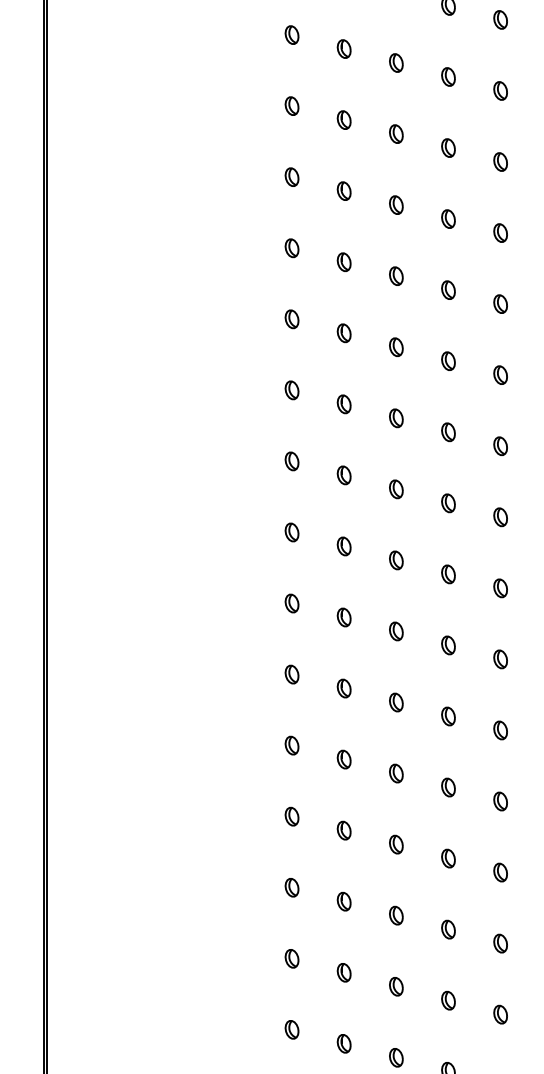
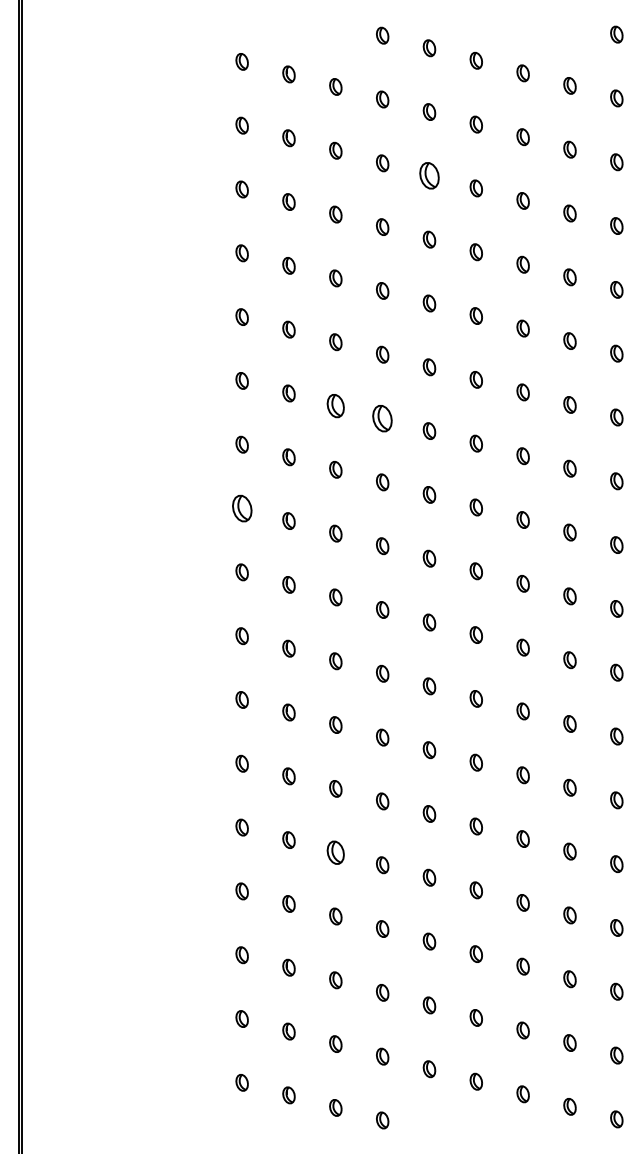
part: (500, 161) -> (429, 175), size x1.6
part: (395, 417) -> (335, 405), size x1.4
part: (448, 432) -> (382, 418), size x1.6
part: (291, 532) -> (241, 508), size x1.6
part: (395, 915) -> (335, 852), size x1.4

